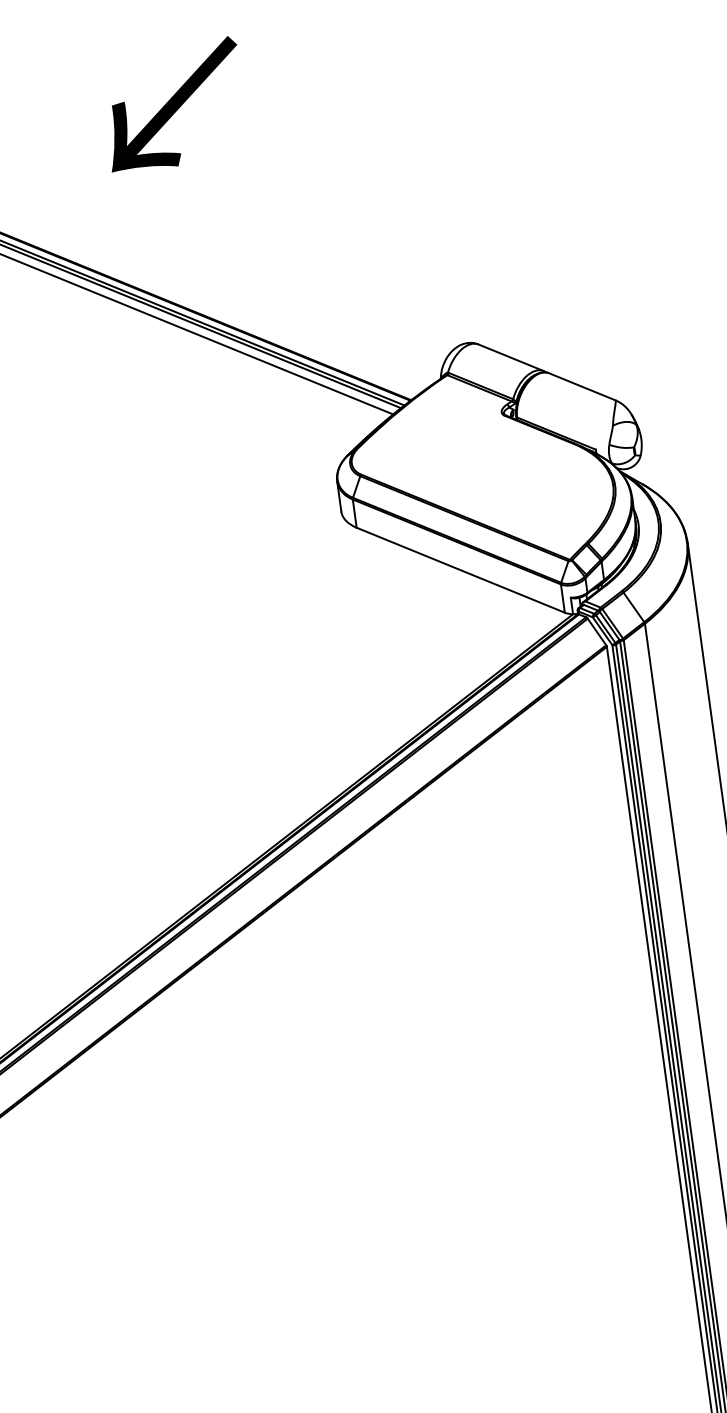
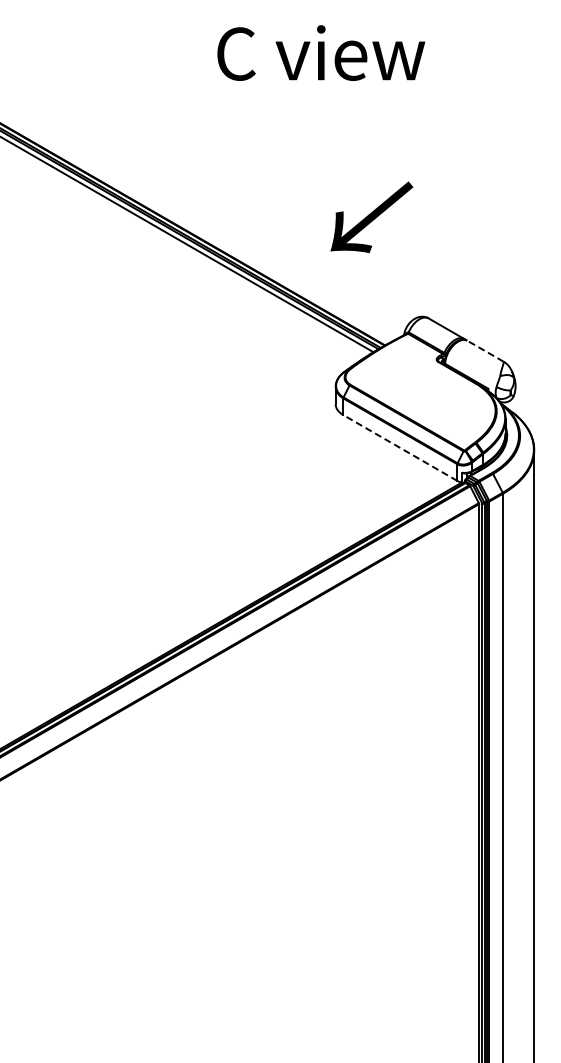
text: (173, 105) -> (371, 217), moved
line: (582, 387) -> (485, 351), solid -> dashed
line: (461, 571) -> (400, 448), solid -> dashed

